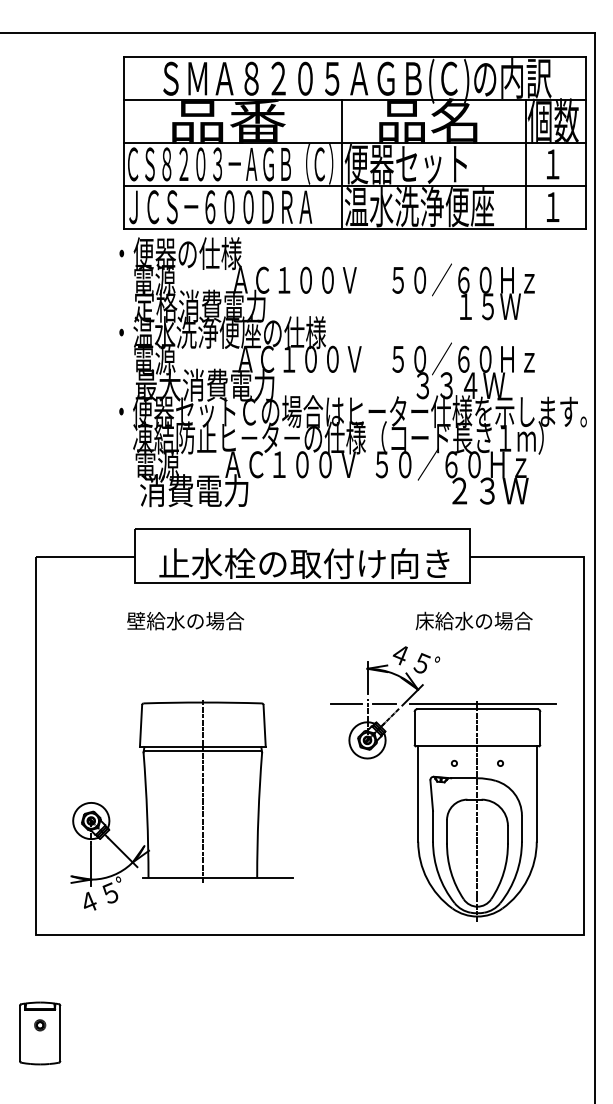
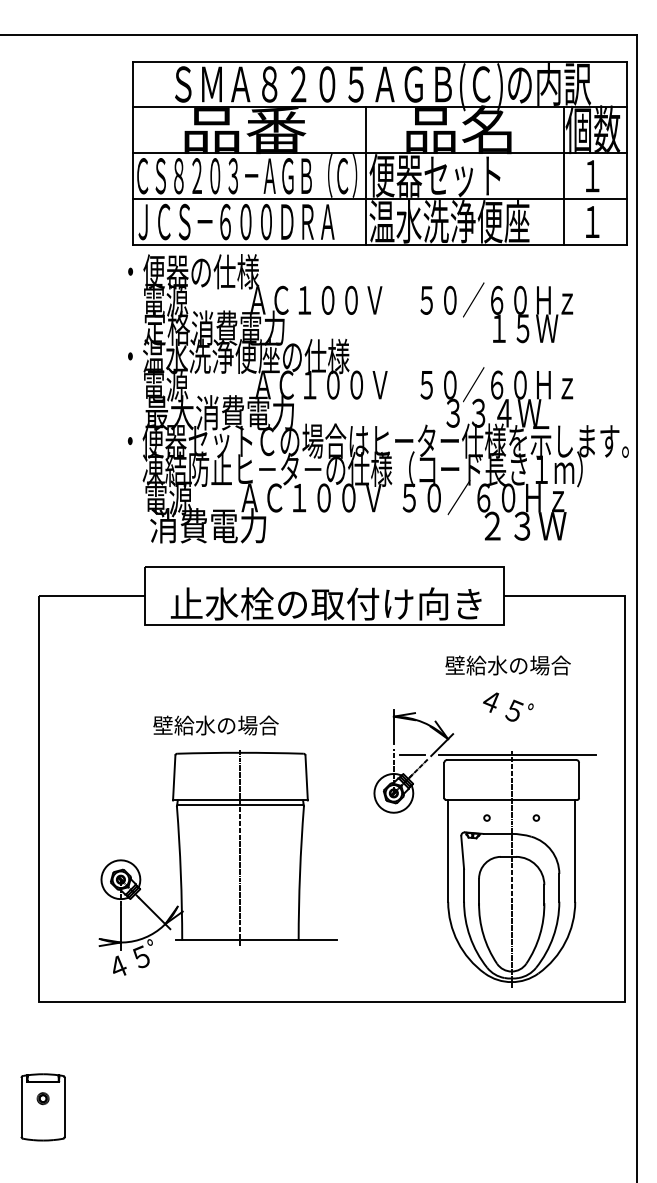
text: (185, 621) -> (215, 725), moved
text: (424, 621) -> (454, 665), 床給水の場合 -> 壁給水の場合
text: (416, 659) -> (508, 706), moved
line: (346, 704) -> (371, 754), removed
part: (181, 804) -> (217, 862), moved

